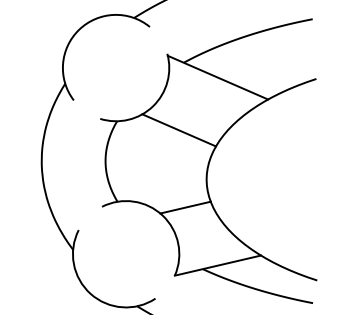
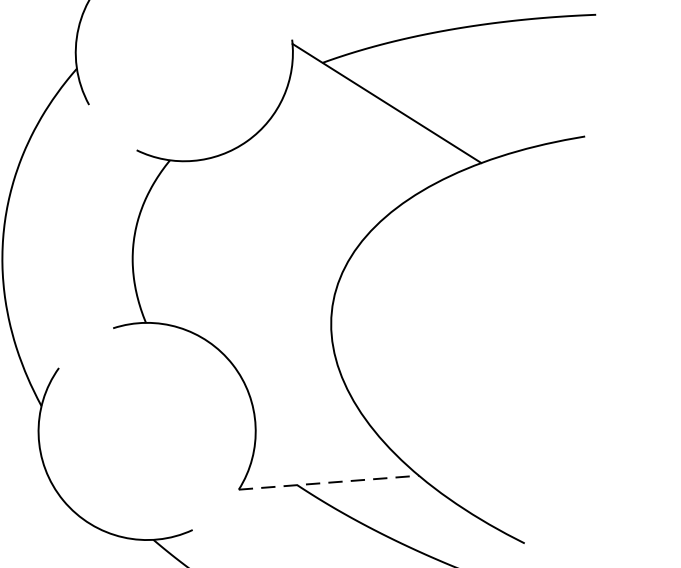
line: (178, 130) -> (290, 197), removed
line: (185, 207) -> (281, 355), removed
line: (218, 265) -> (330, 482), solid -> dashed

